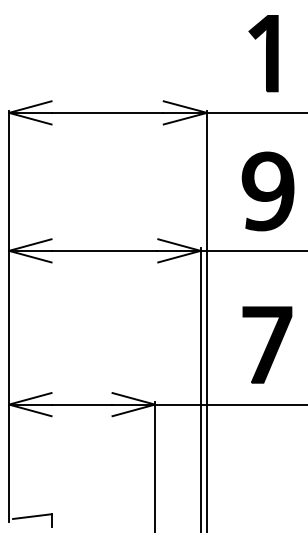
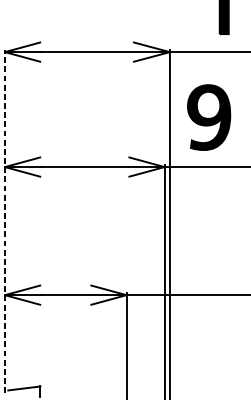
part: (267, 191) -> (208, 117), moved
line: (9, 316) -> (5, 221), solid -> dashed
part: (267, 344) -> (220, 245), removed

